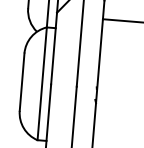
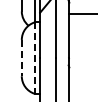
line: (21, 82) -> (21, 58), solid -> dashed
line: (42, 84) -> (34, 58), solid -> dashed

